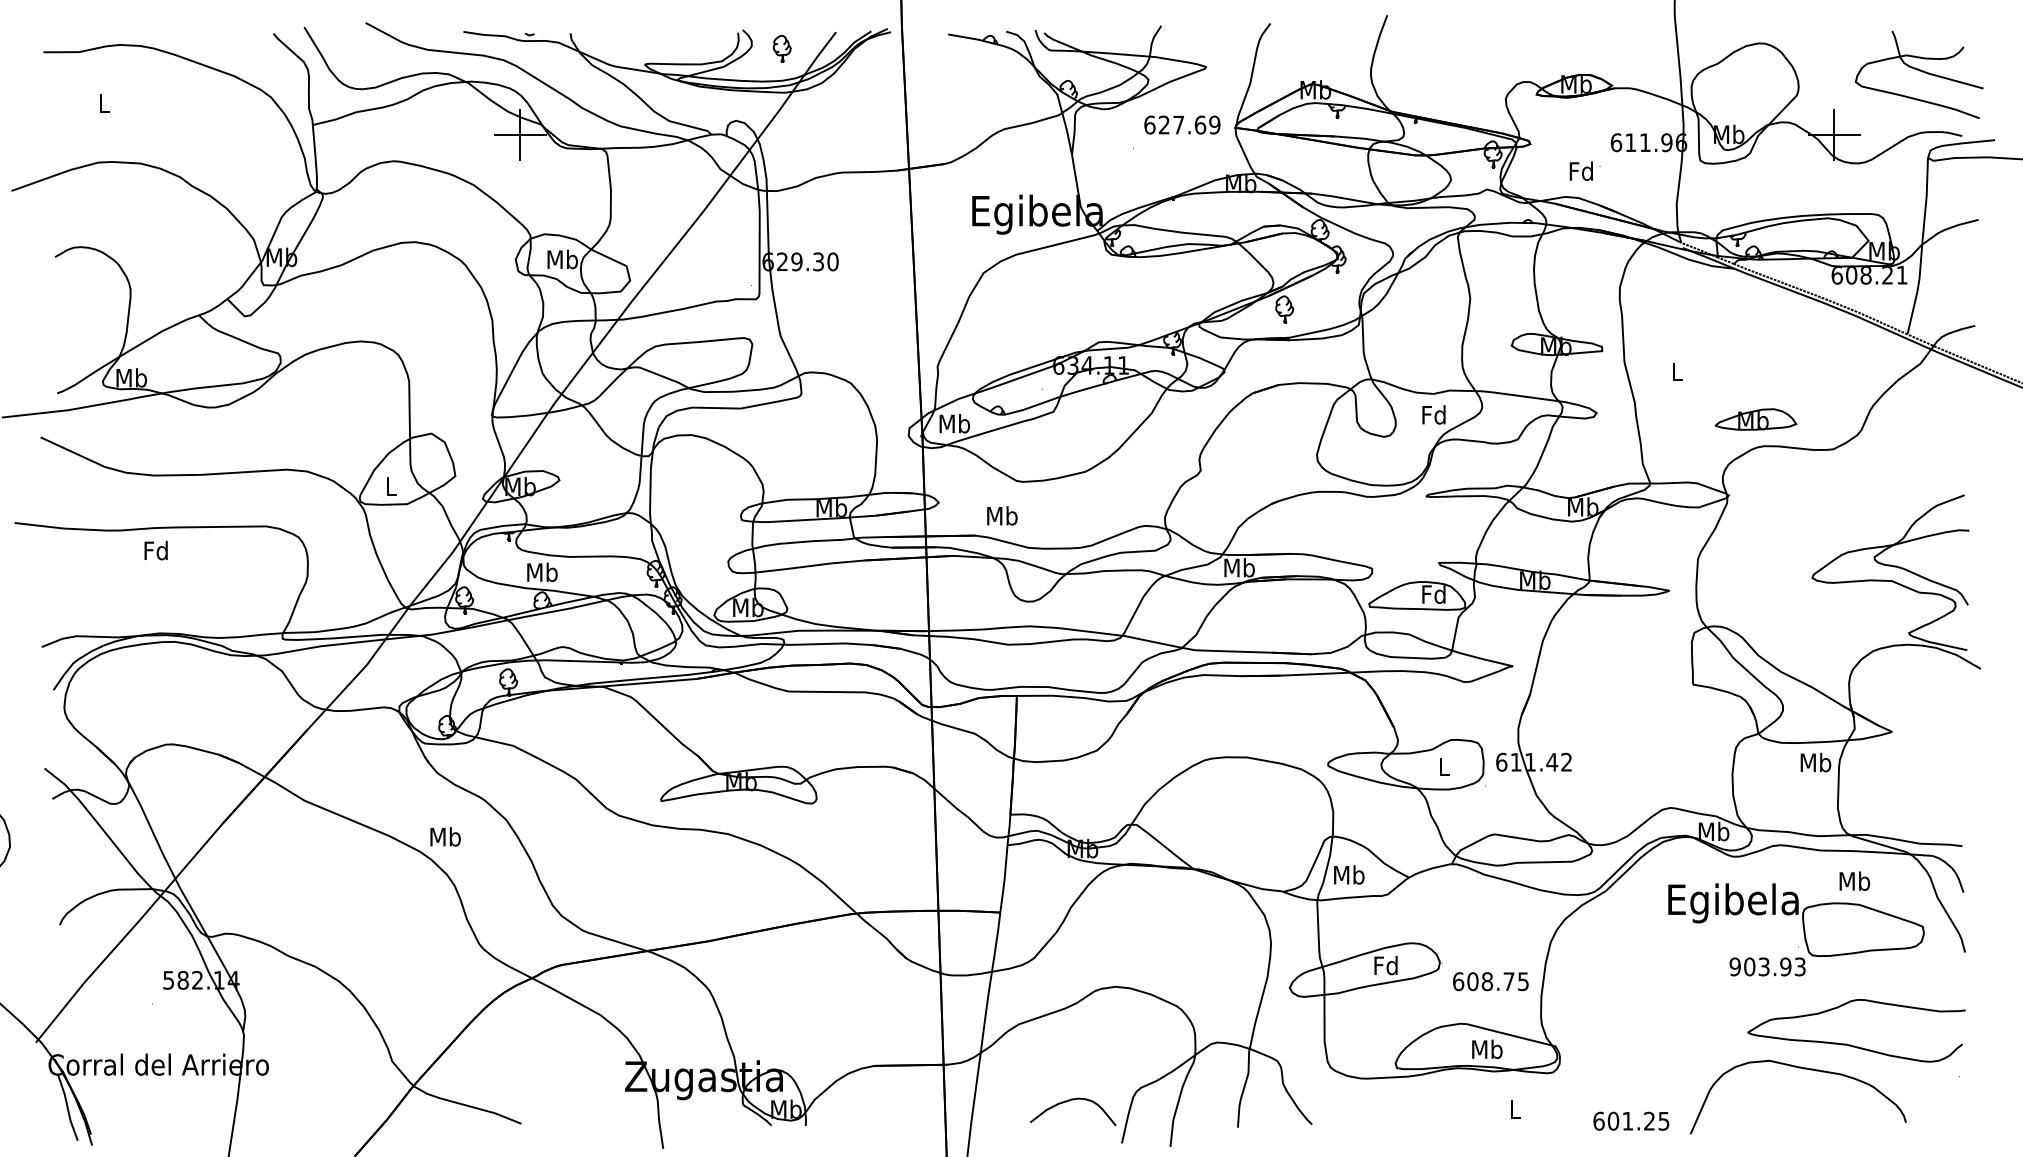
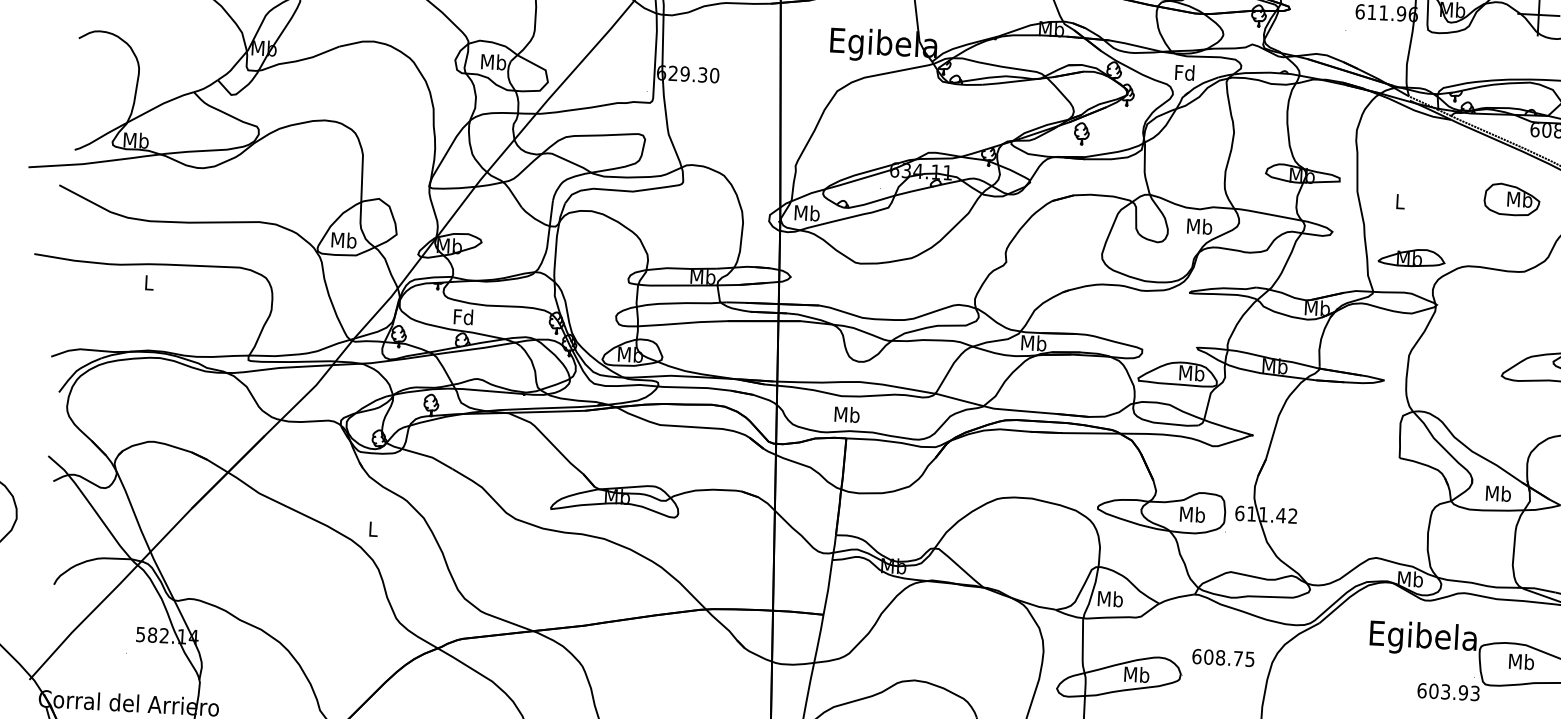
text: (1580, 170) -> (1184, 72), moved
part: (1813, 361) -> (1511, 199), added
text: (1434, 414) -> (1199, 226), Fd -> Mb
part: (1755, 419) -> (1411, 257), moved
text: (391, 486) -> (344, 240), L -> Mb
text: (1002, 515) -> (847, 414), moved
text: (155, 550) -> (148, 282), Fd -> L
text: (542, 572) -> (463, 317), Mb -> Fd
text: (1434, 593) -> (1192, 372), Fd -> Mb
text: (1815, 762) -> (1498, 493), moved
text: (1443, 766) -> (1192, 514), L -> Mb
text: (445, 836) -> (373, 528), Mb -> L
text: (1854, 880) -> (1521, 661), moved
text: (1386, 965) -> (1137, 674), Fd -> Mb
text: (1735, 966) -> (1422, 690), 903.93 -> 603.93
text: (1490, 981) -> (1223, 657), moved

